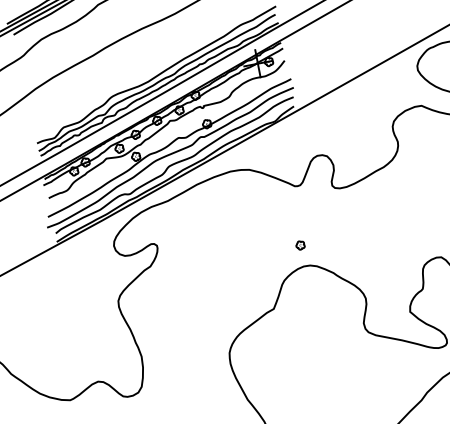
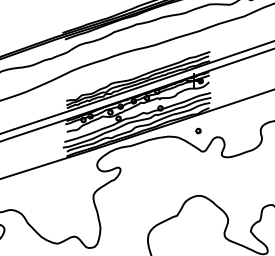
part: (300, 244) -> (198, 130), moved

